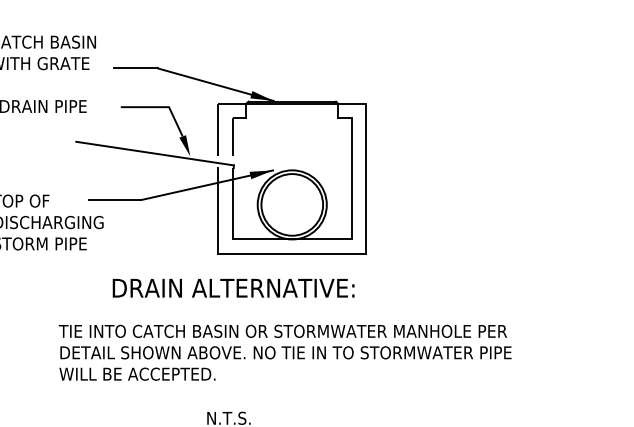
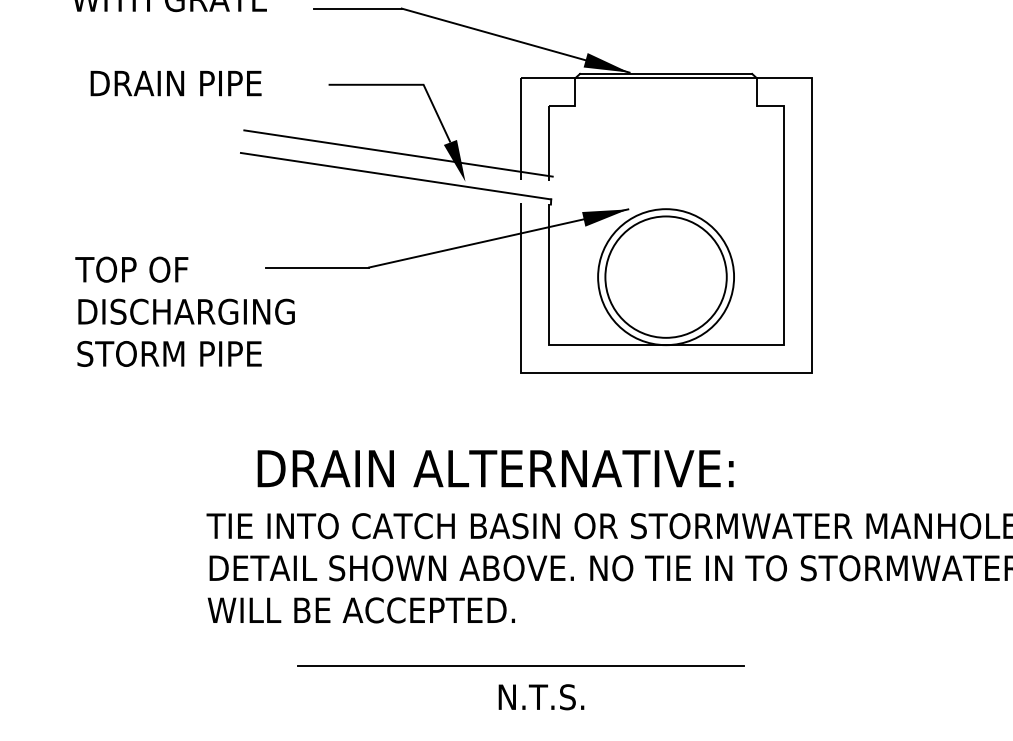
line: (155, 141) -> (396, 152), added
text: (233, 288) -> (495, 469), moved
line: (218, 401) -> (520, 664), added

